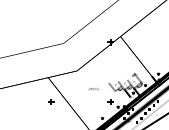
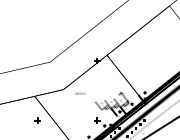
text: (94, 88) -> (80, 93), moved

